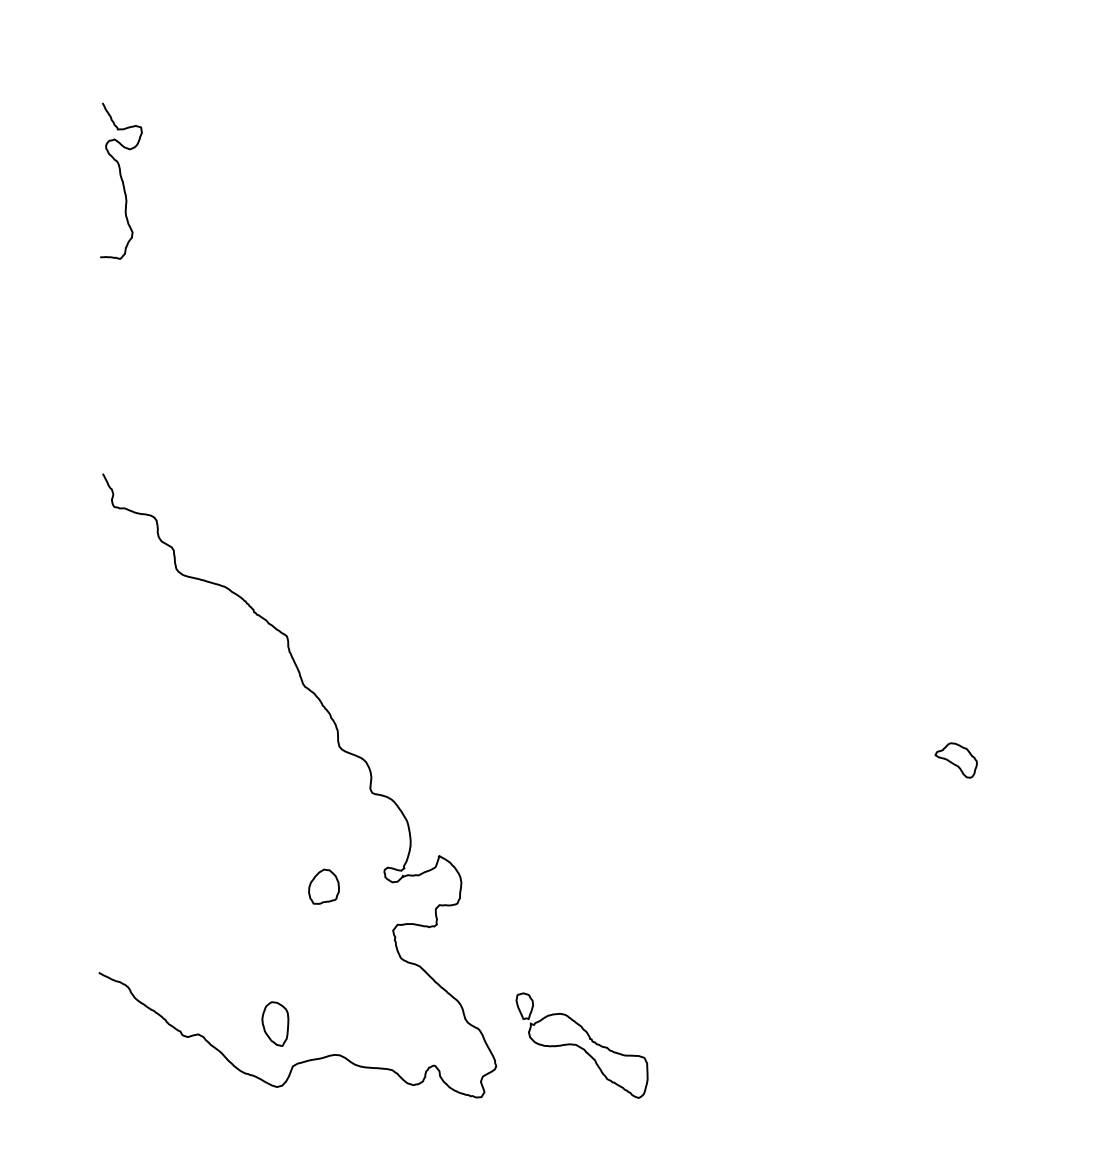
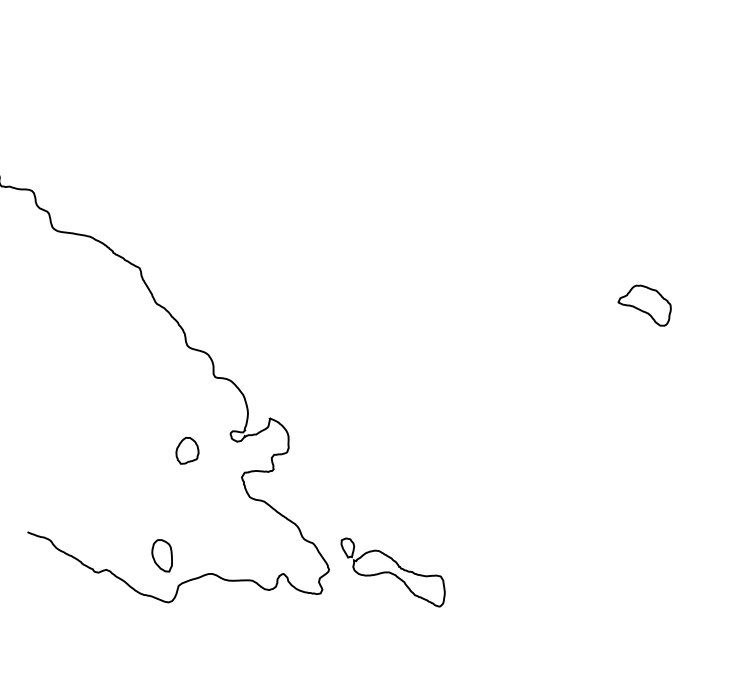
part: (955, 760) -> (644, 306), size x1.67
part: (581, 1045) -> (393, 572), moved

